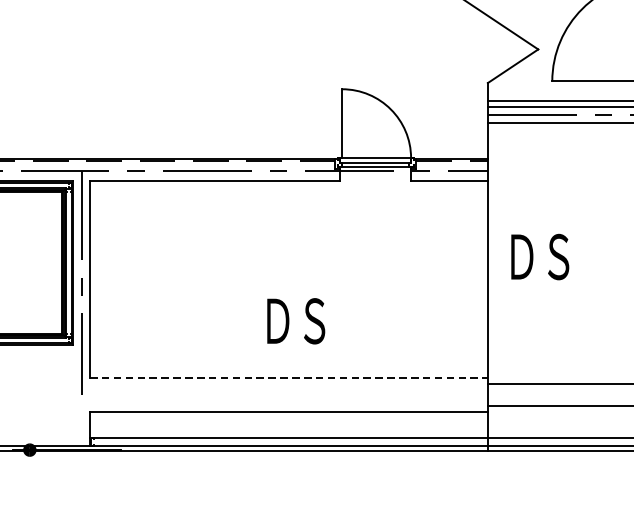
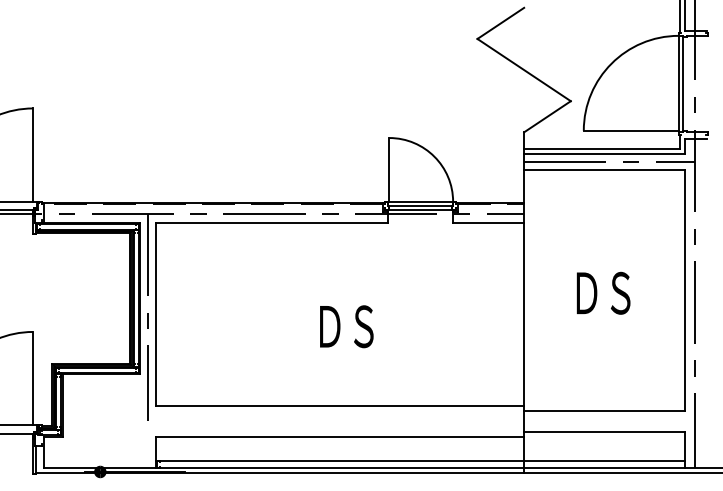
text: (540, 256) -> (603, 292), moved
text: (295, 321) -> (346, 326), moved
line: (289, 378) -> (340, 405), dashed -> solid

